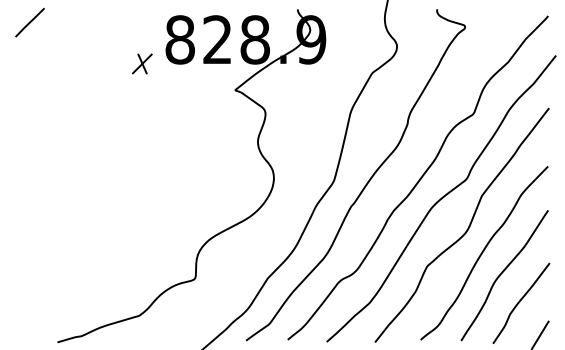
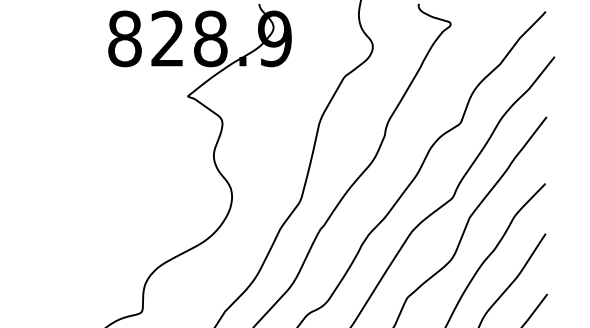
part: (142, 63) -> (81, 65), removed

